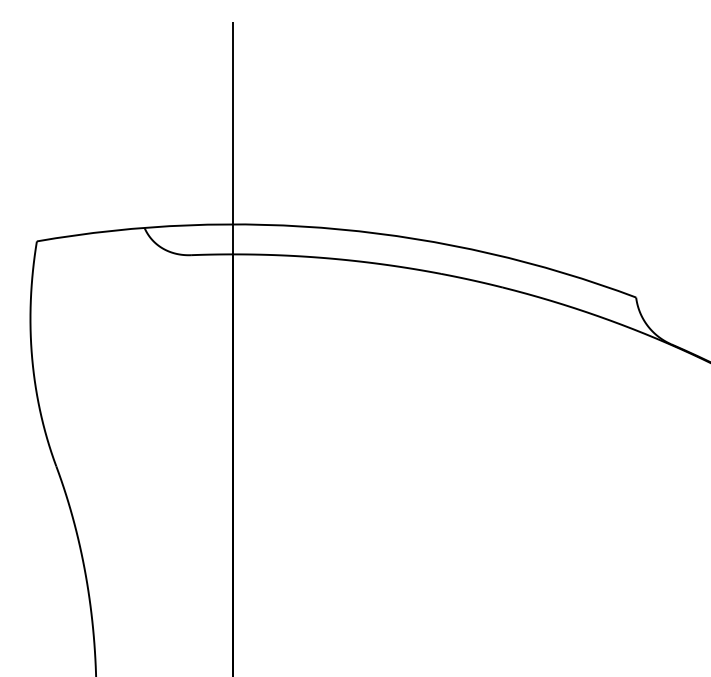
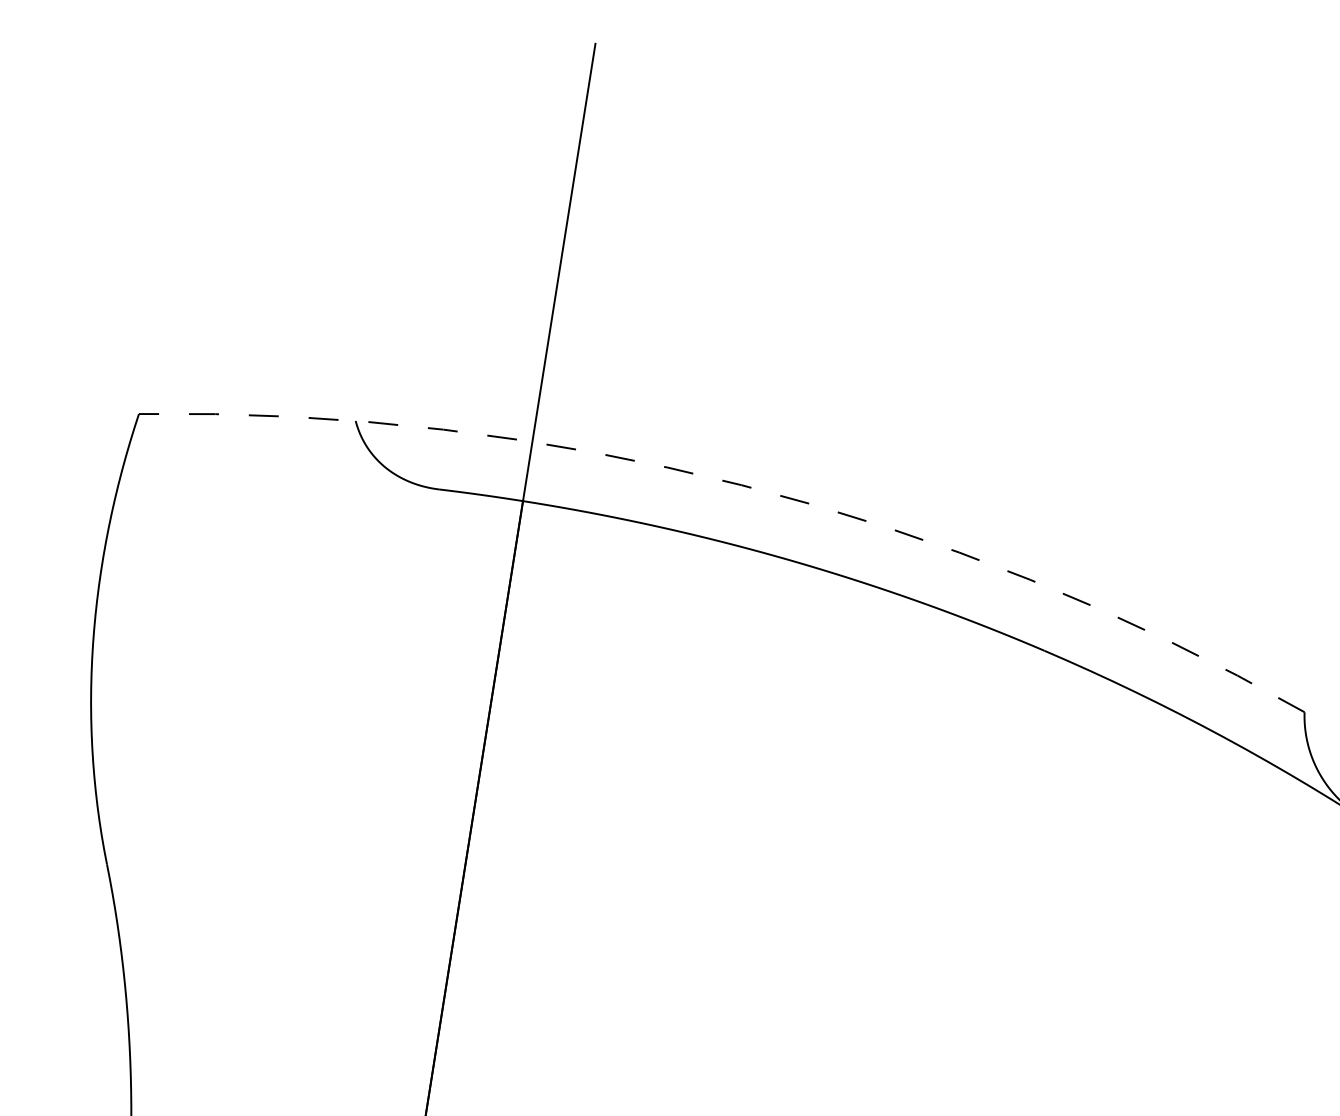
arc: (340, 229) -> (742, 485), solid -> dashed

